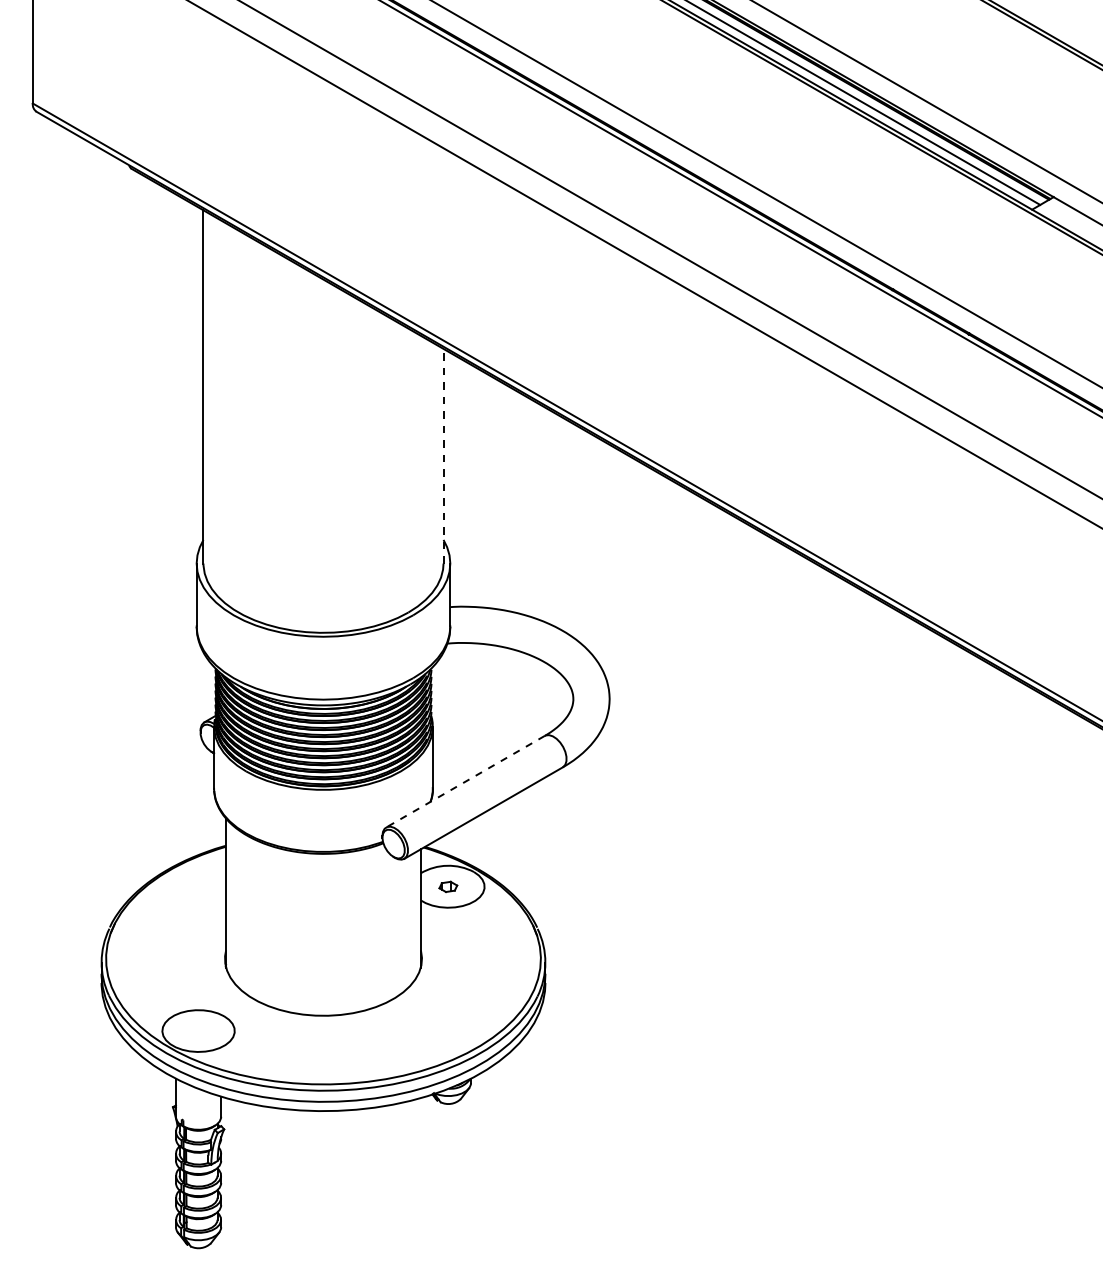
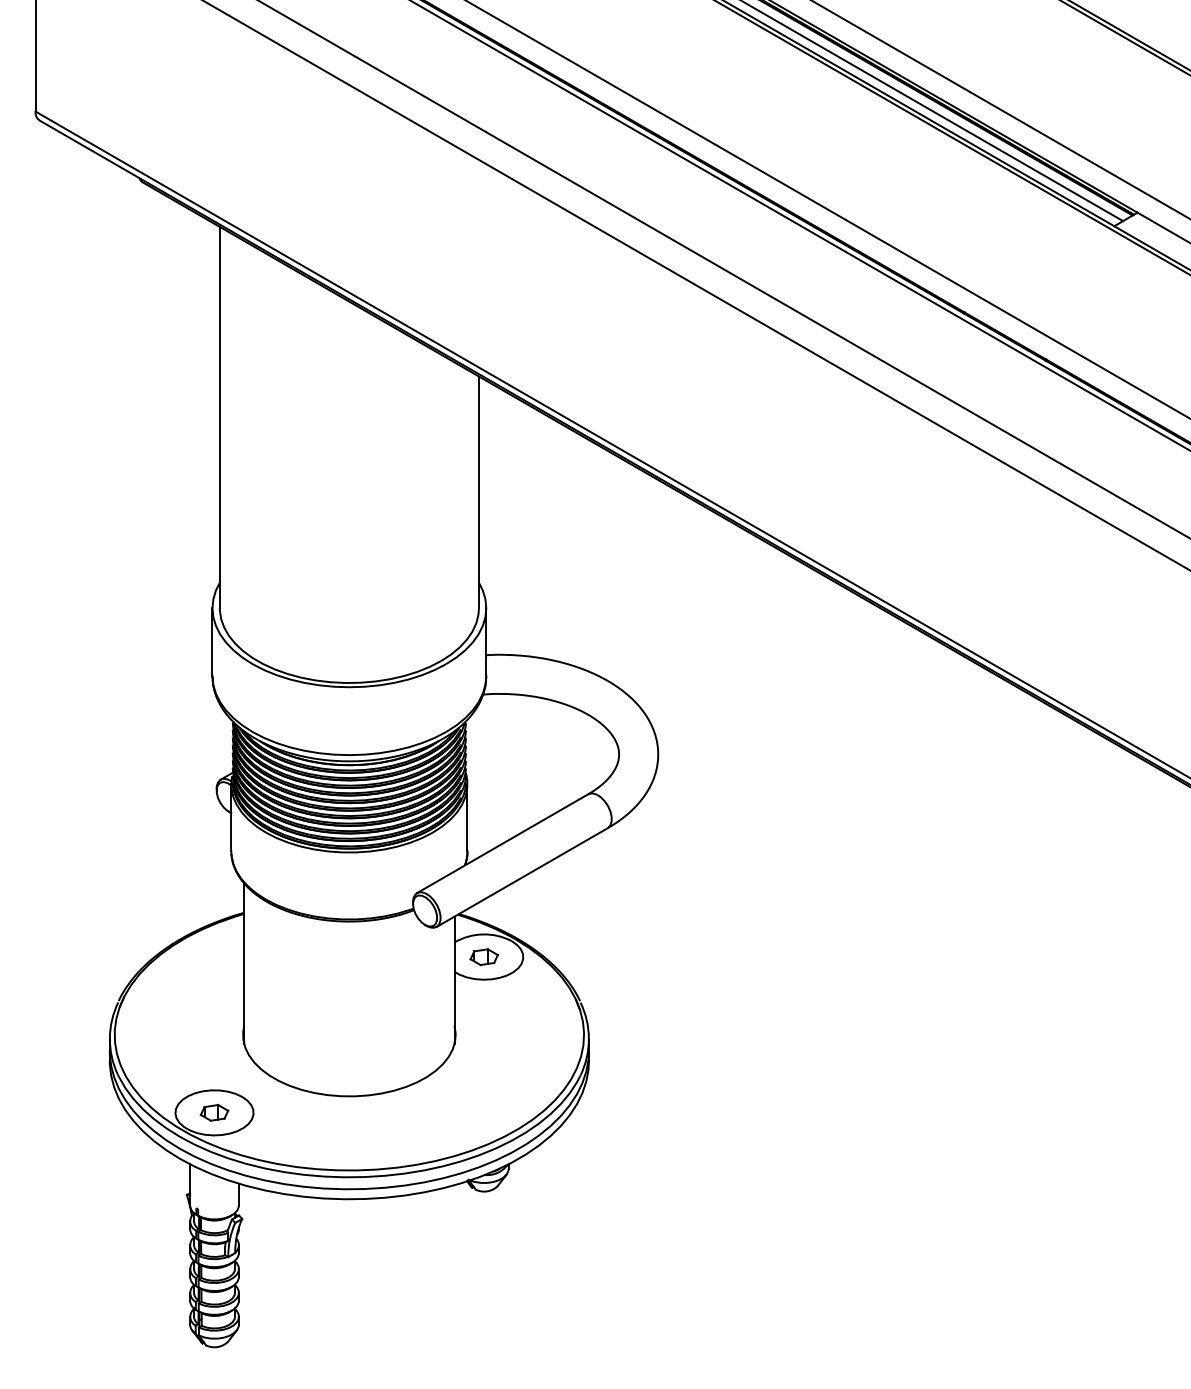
line: (443, 456) -> (478, 492), dashed -> solid
line: (465, 781) -> (502, 843), dashed -> solid
part: (447, 887) -> (483, 957), size x1.43
part: (198, 1030) -> (214, 1112), added

